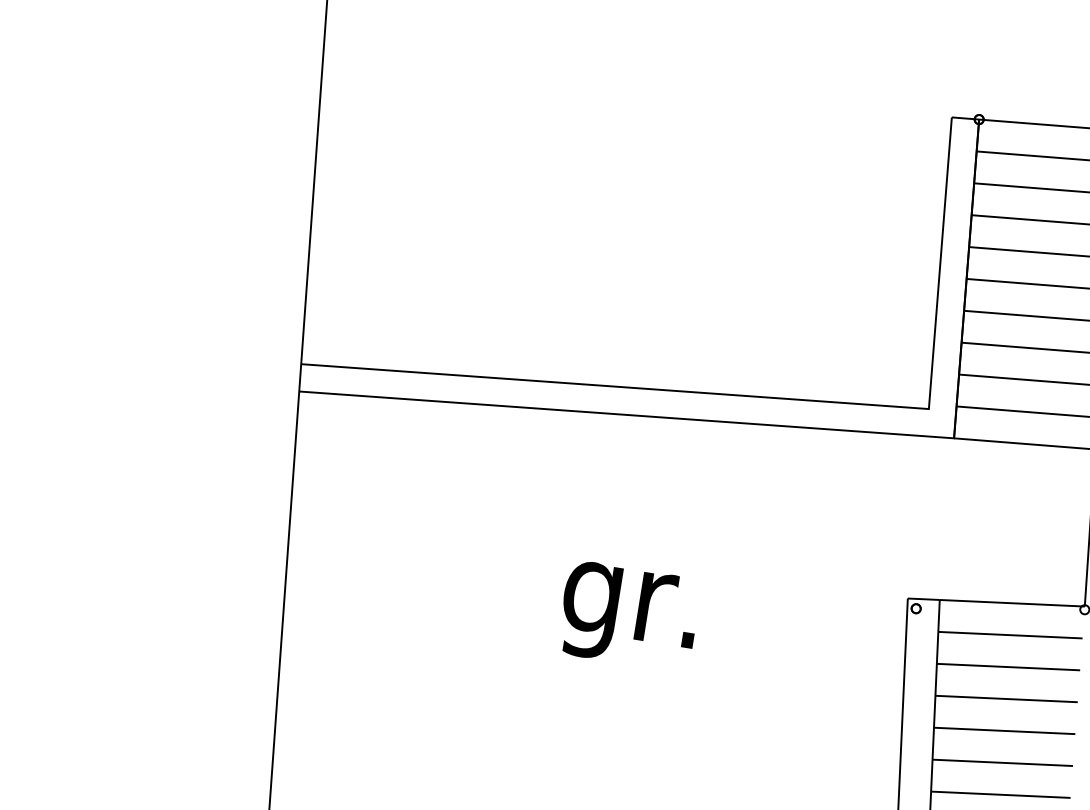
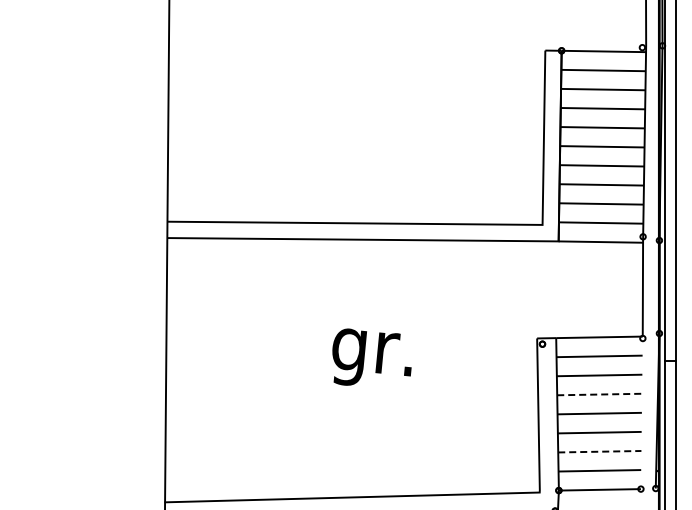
line: (1007, 699) -> (600, 394), solid -> dashed
line: (1000, 794) -> (599, 451), solid -> dashed

